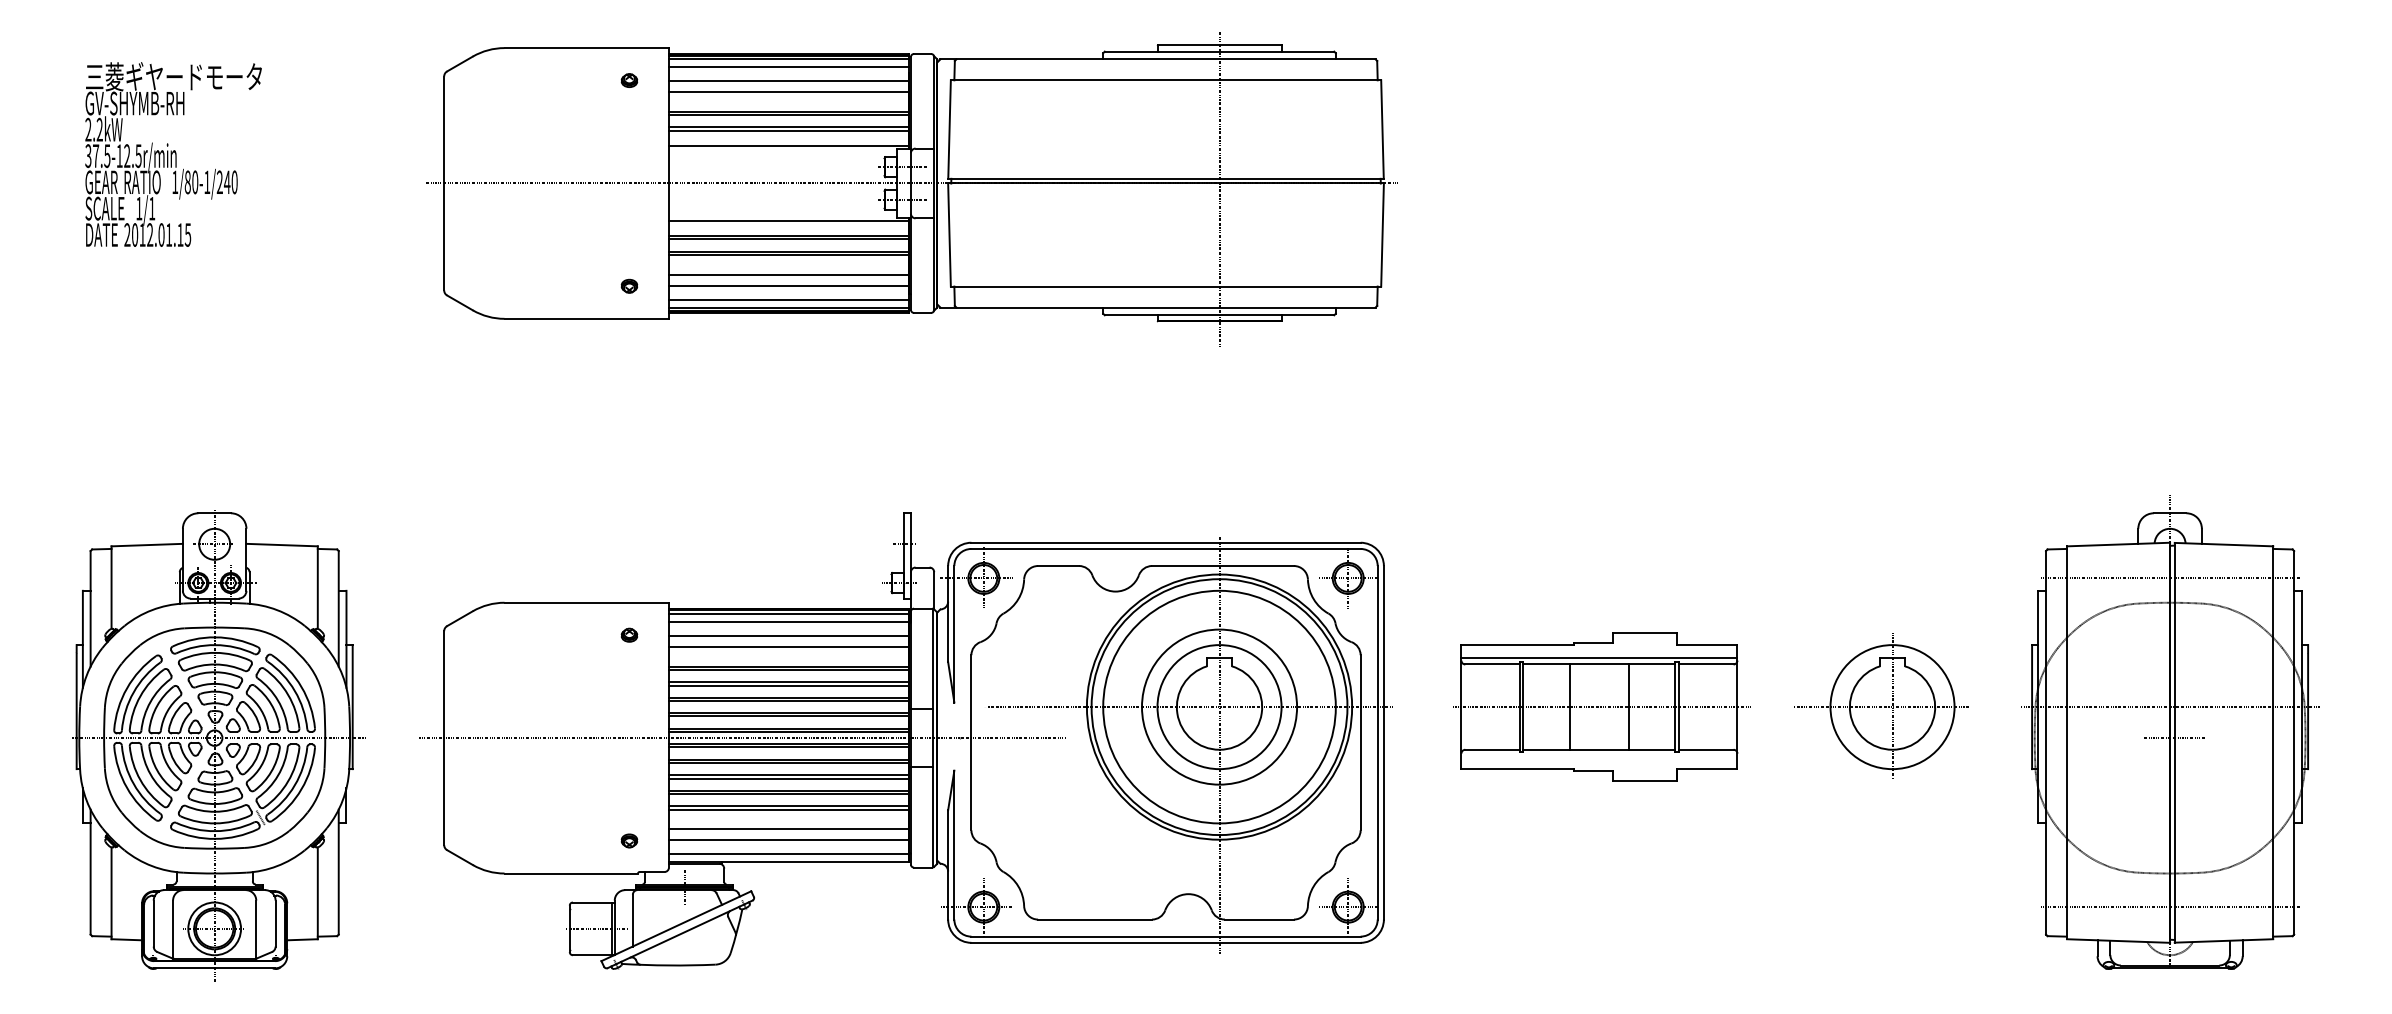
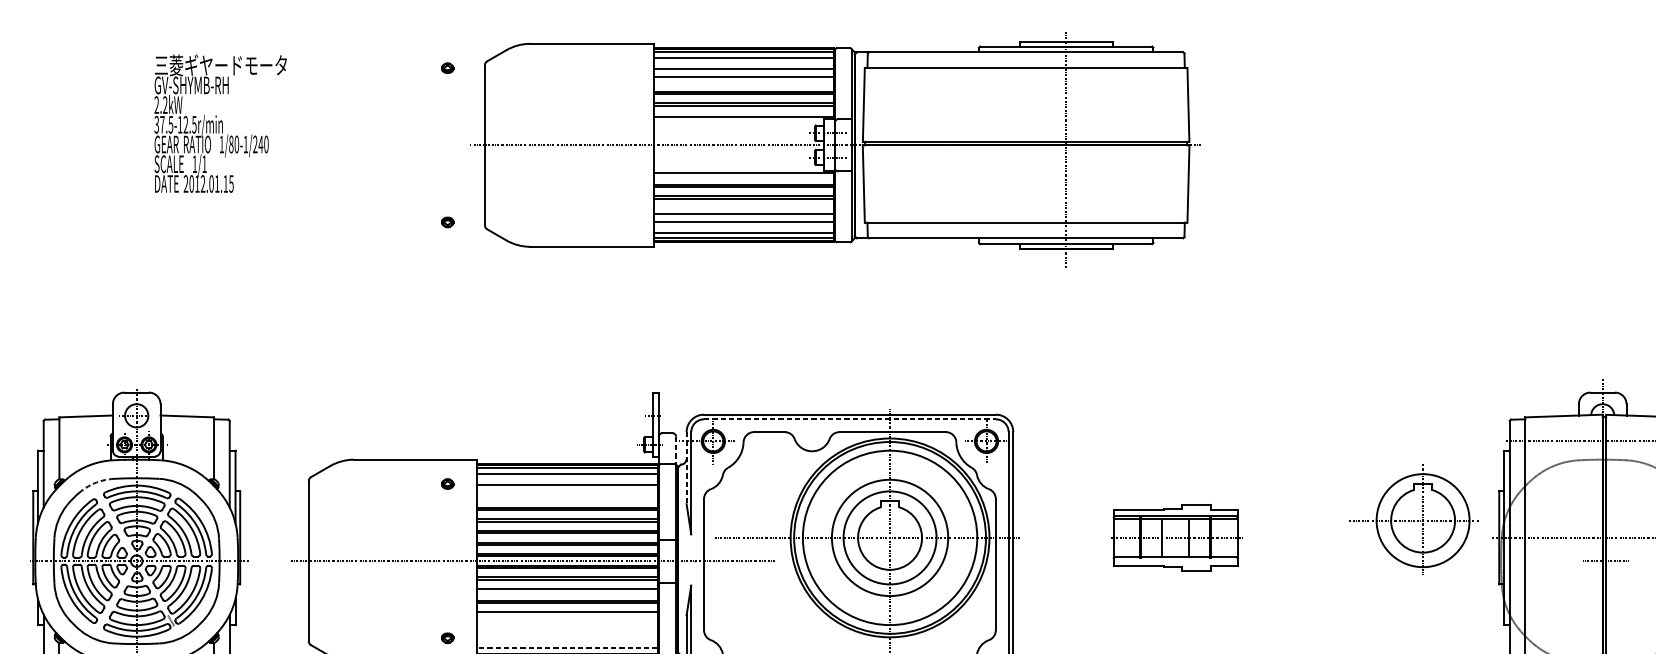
text: (173, 154) -> (220, 123), moved
part: (911, 189) -> (835, 149), moved
line: (1166, 548) -> (850, 418), solid -> dashed
line: (934, 590) -> (676, 450), solid -> dashed
line: (948, 614) -> (686, 468), solid -> dashed
arc: (160, 633) -> (96, 482), solid -> dashed
line: (789, 646) -> (567, 492), removed
part: (1881, 705) -> (1414, 519), moved
part: (1601, 706) -> (1176, 537), size x0.6
line: (789, 778) -> (567, 591), removed
line: (789, 809) -> (567, 614), removed
line: (789, 829) -> (567, 629), removed
line: (789, 840) -> (567, 637), removed
line: (788, 854) -> (566, 648), solid -> dashed

